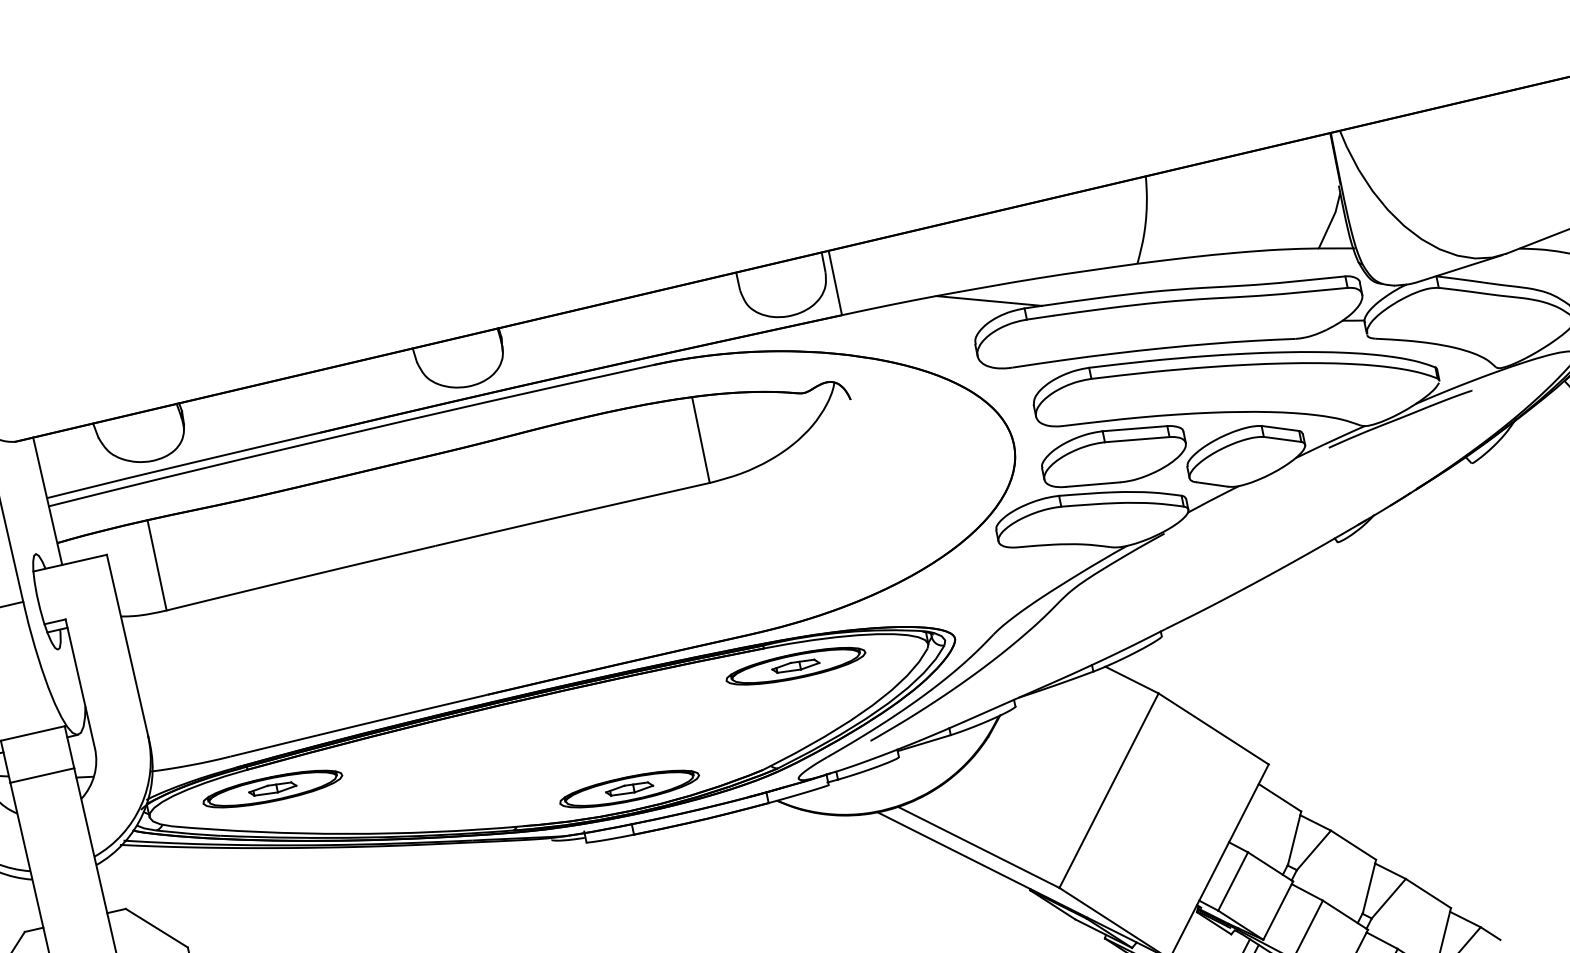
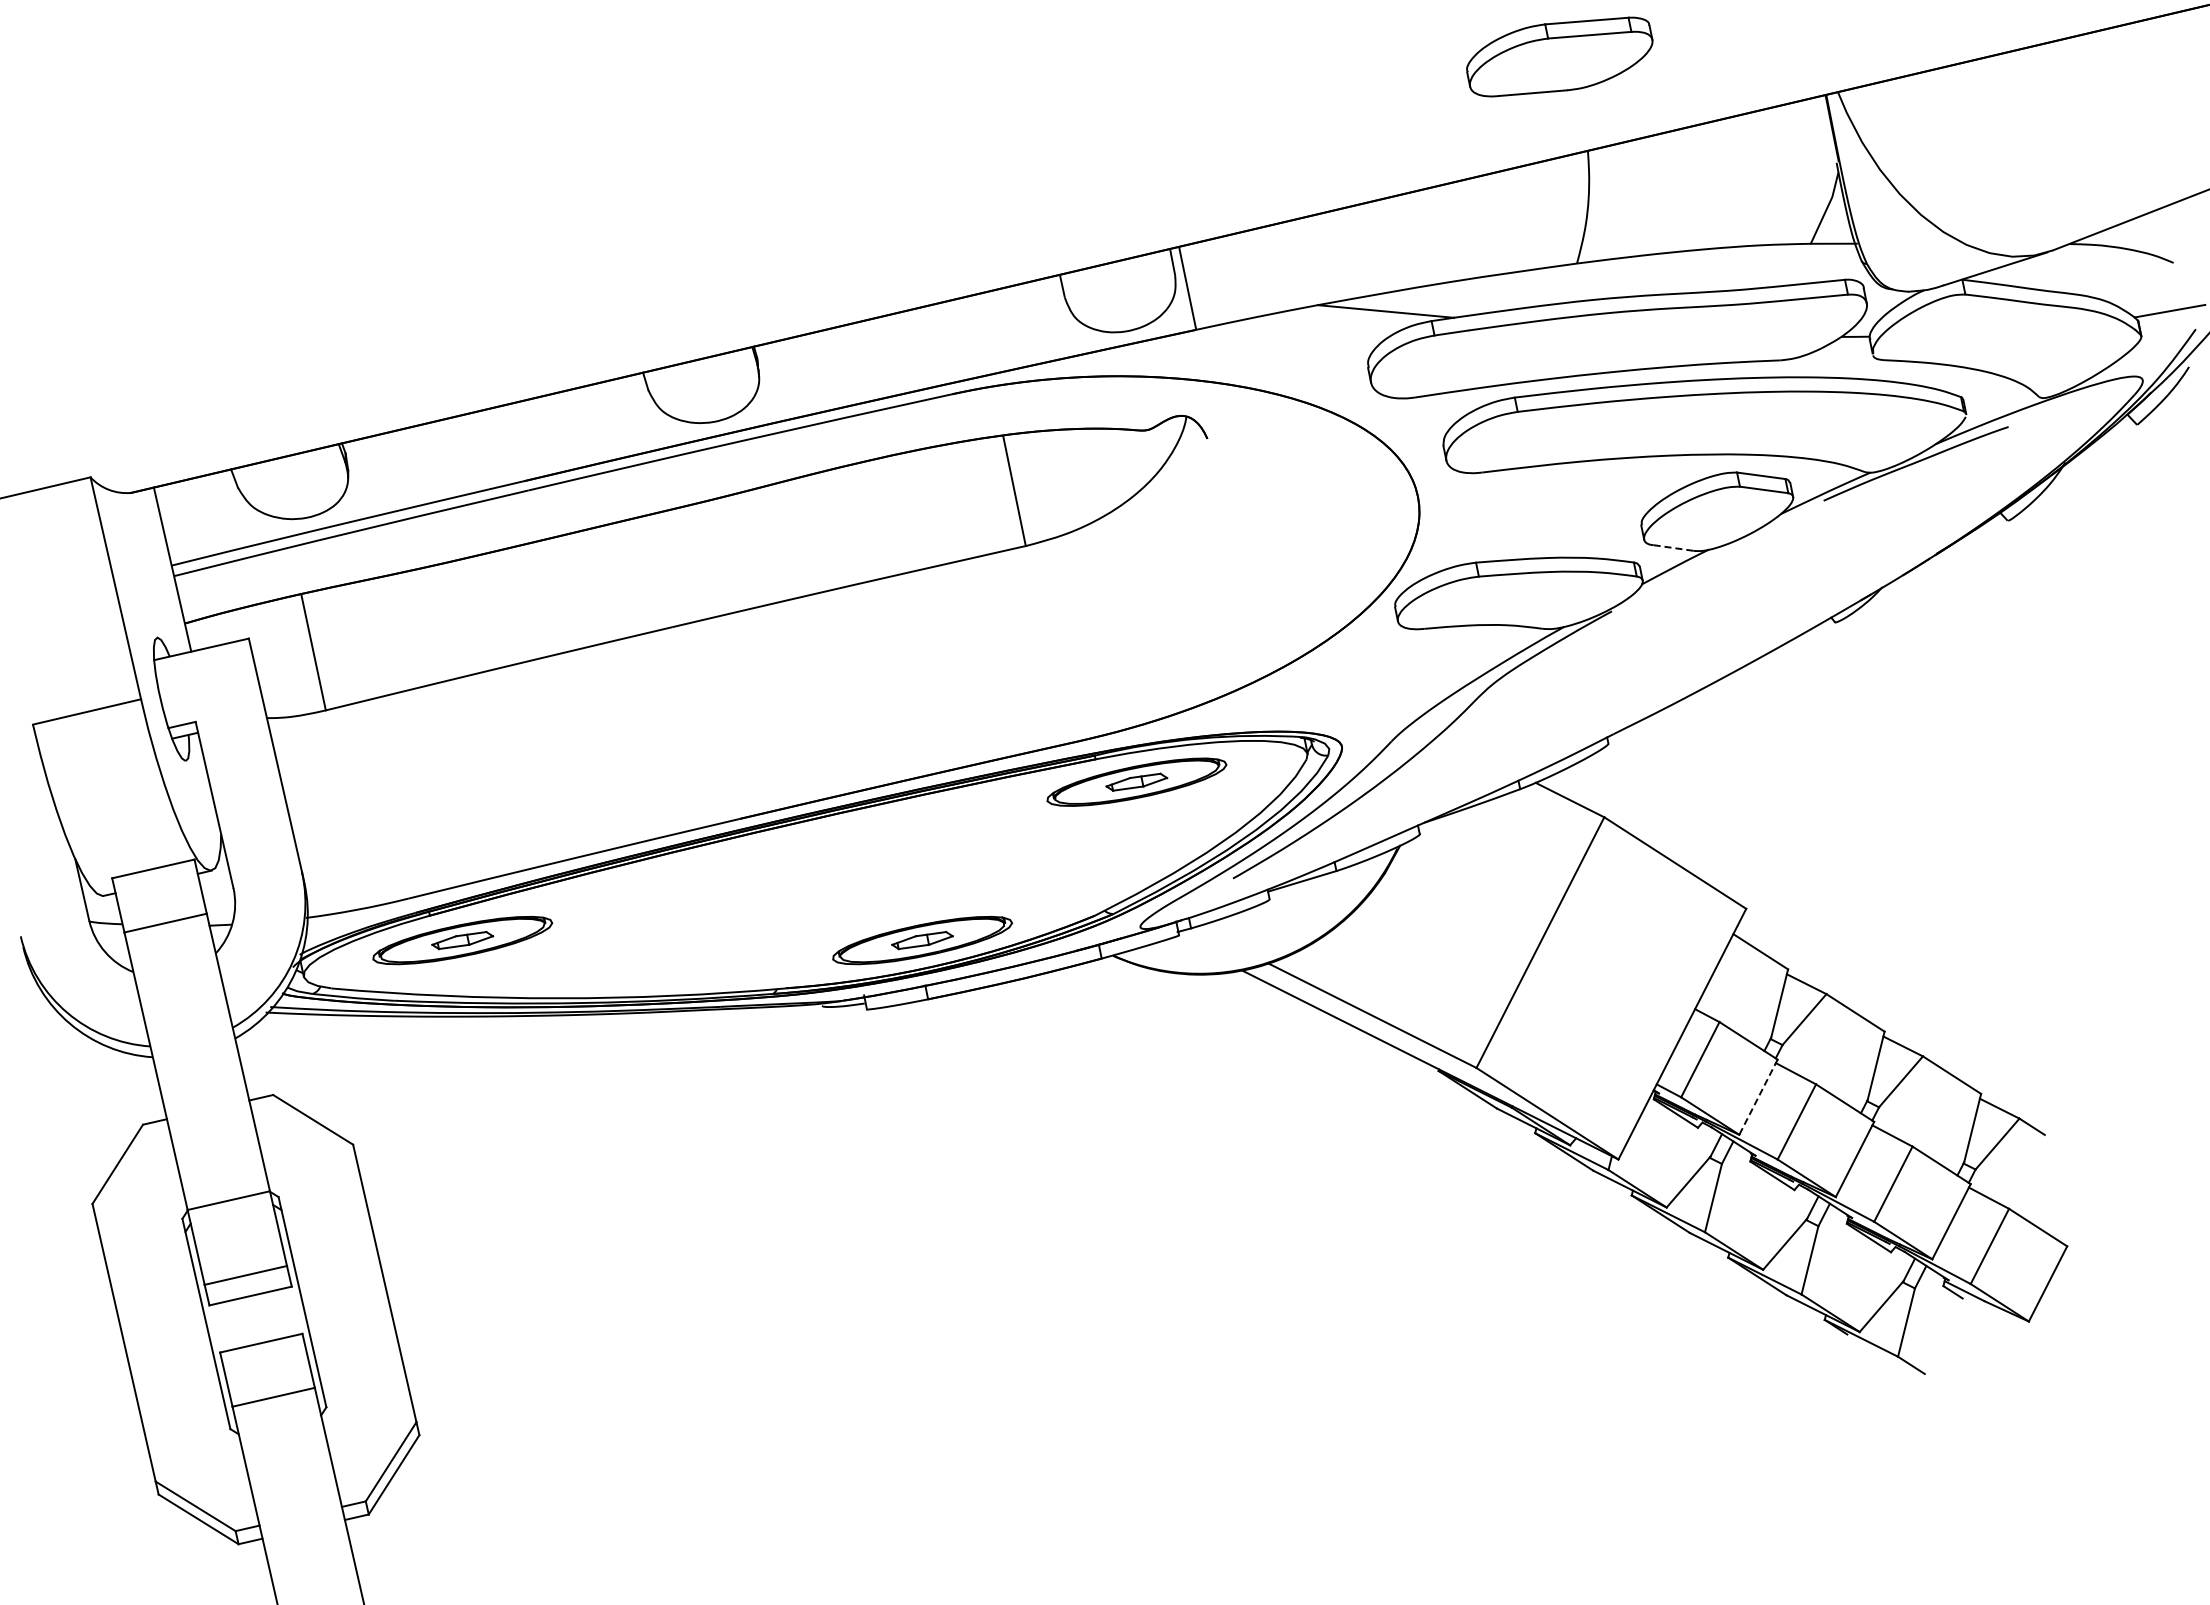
part: (1113, 456) -> (1559, 56), moved
line: (1212, 484) -> (1673, 548), solid -> dashed
line: (1278, 910) -> (1758, 1097), solid -> dashed

